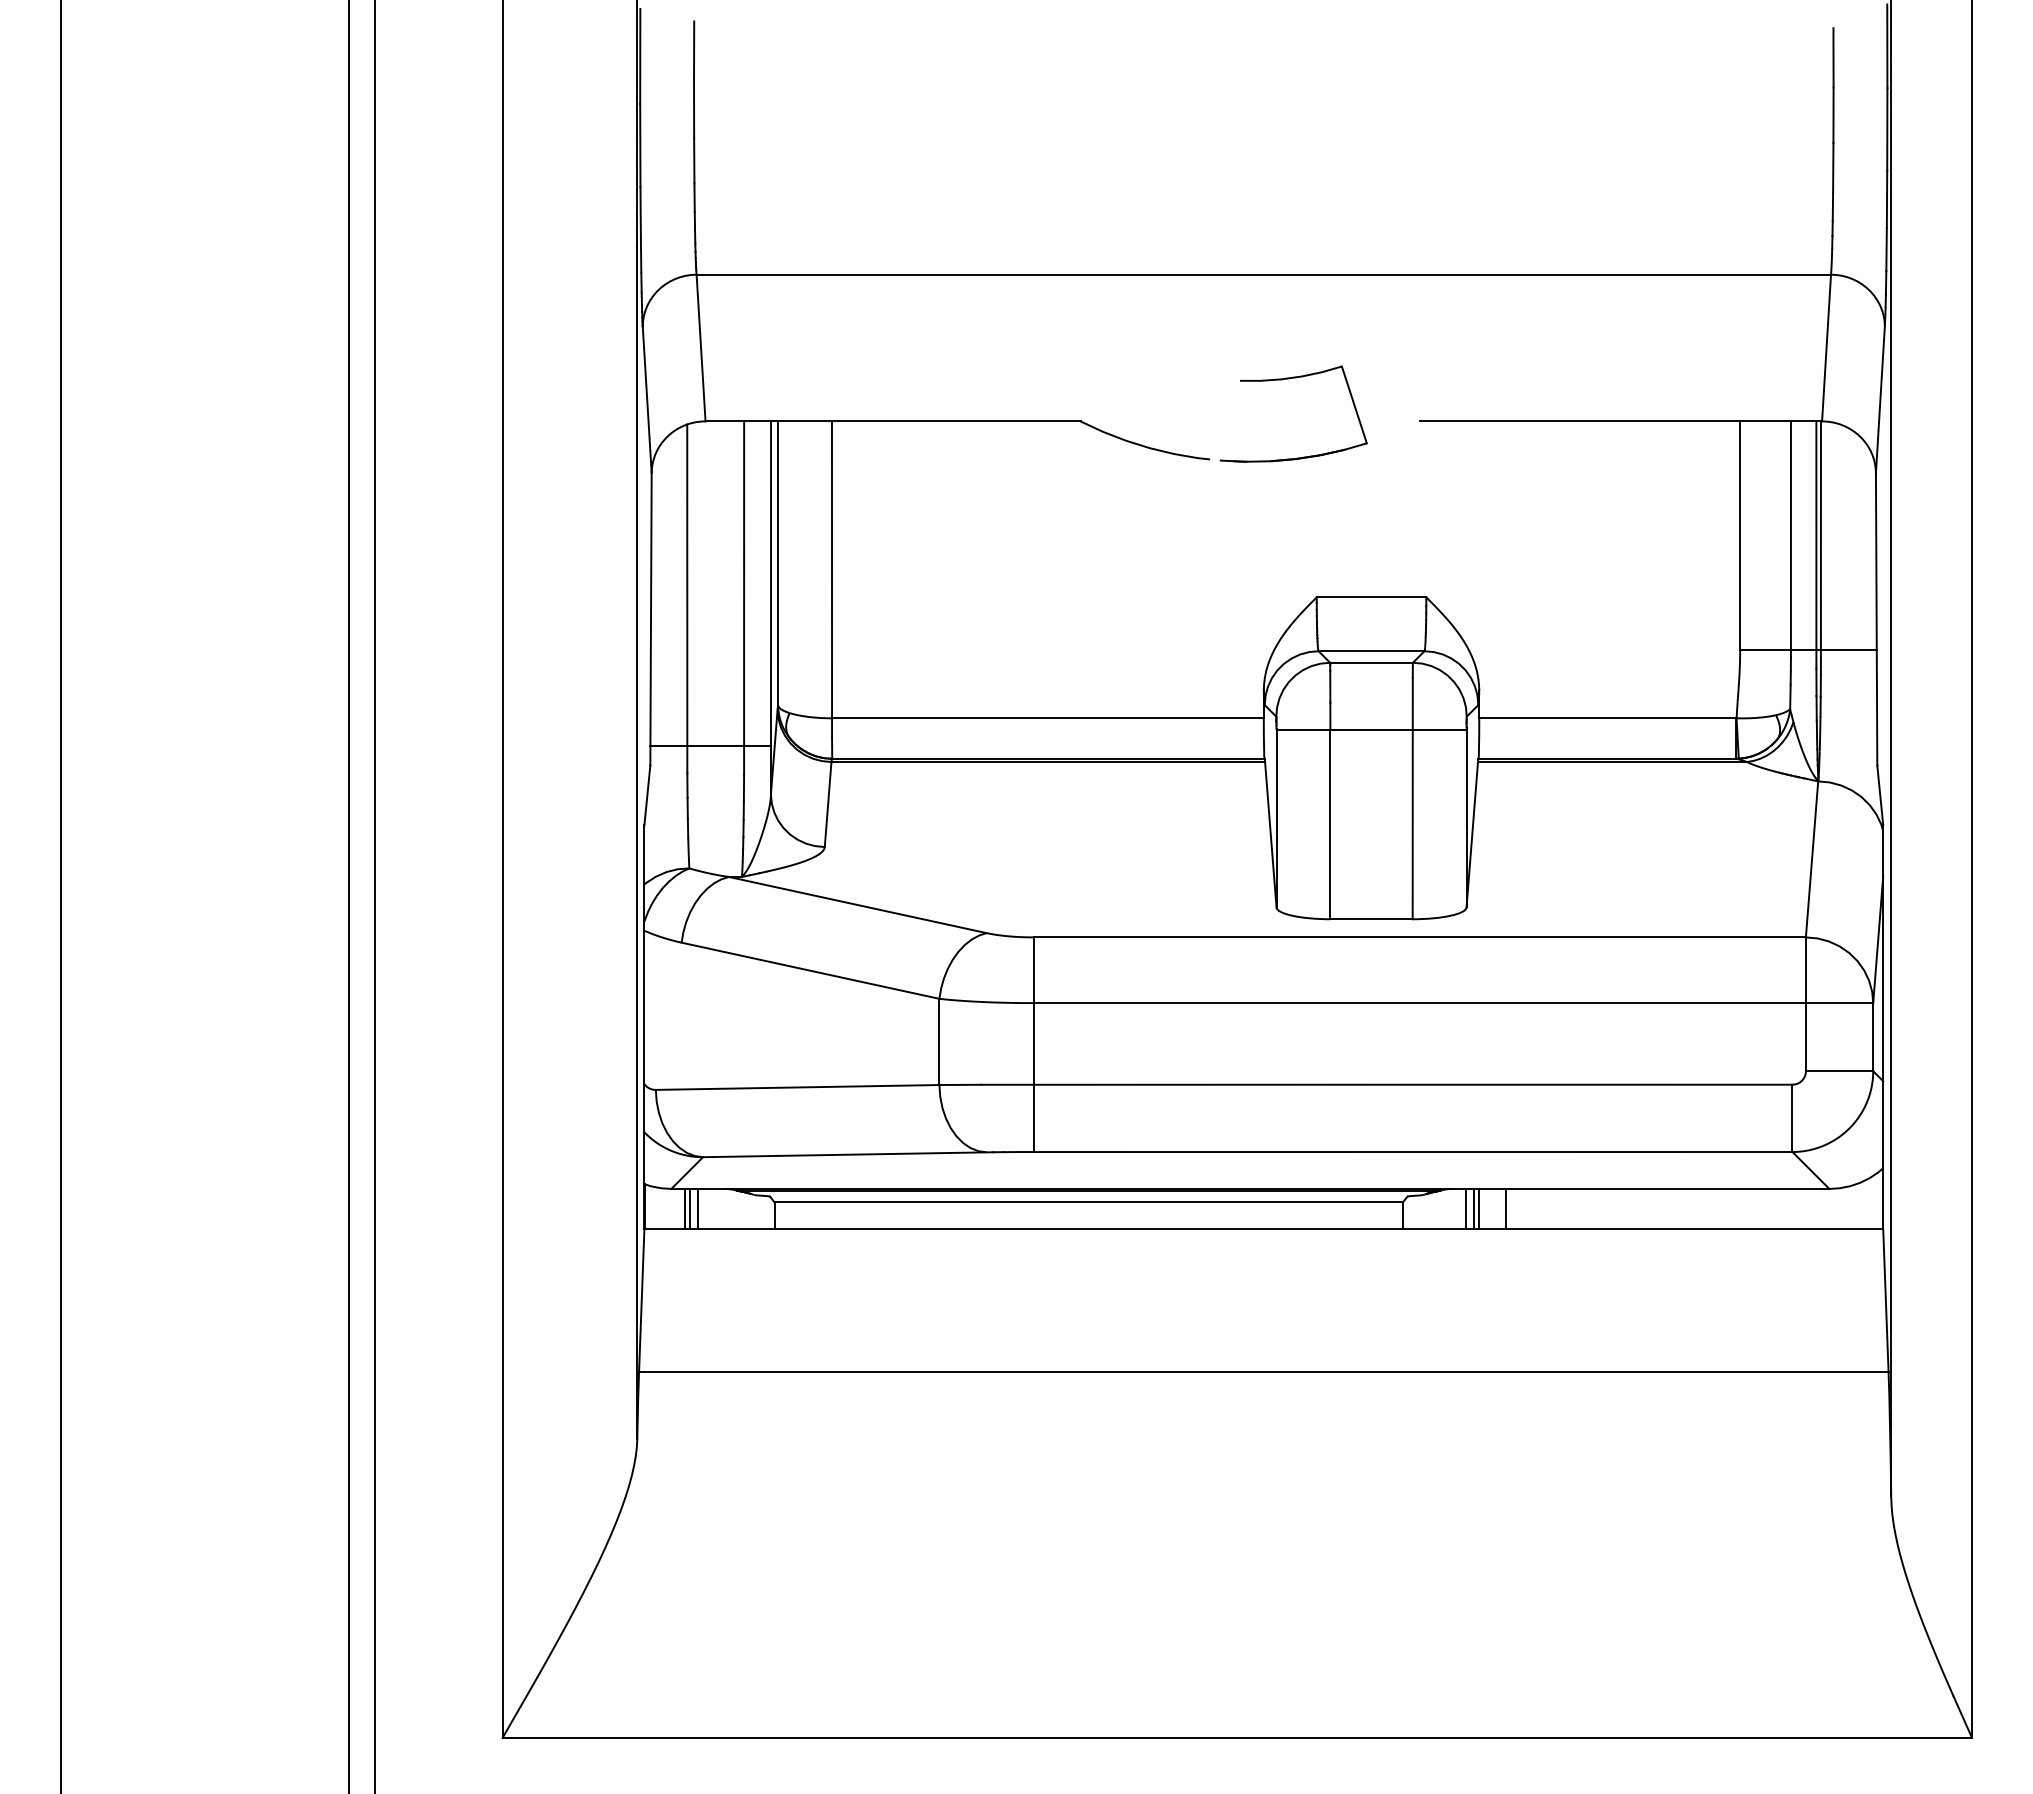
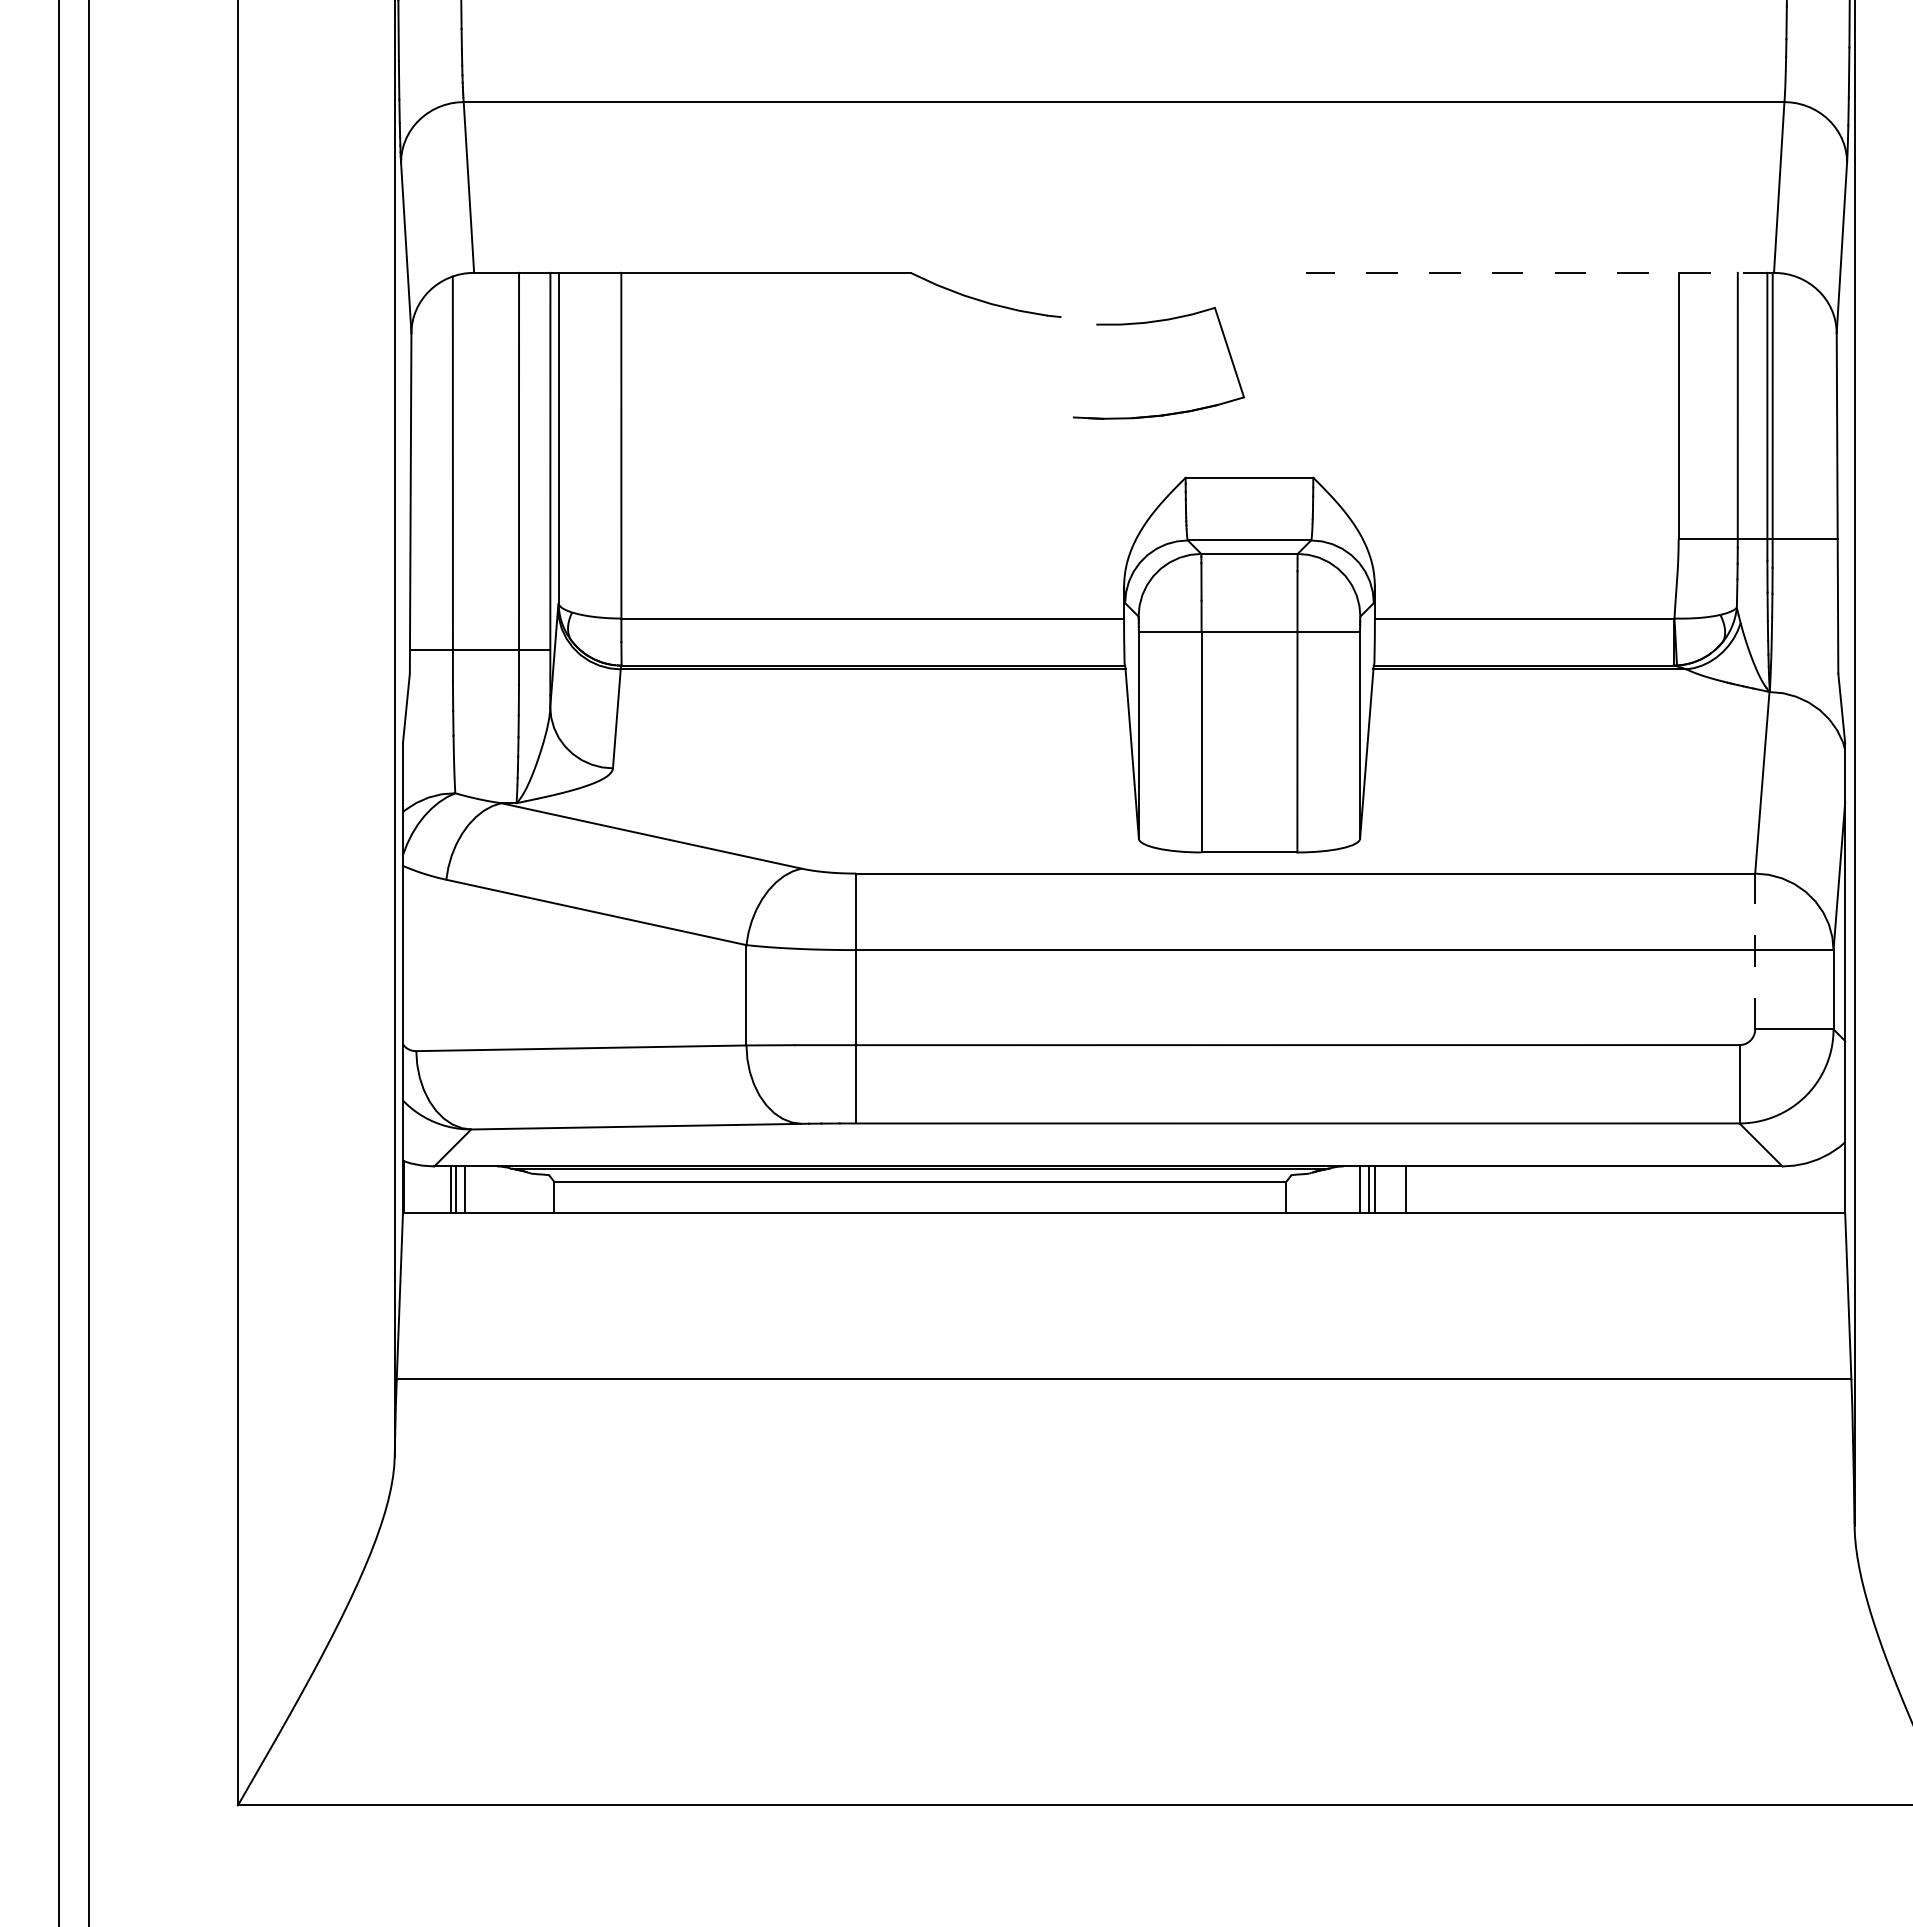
part: (1289, 379) -> (1153, 323), moved
line: (1620, 421) -> (1539, 272), solid -> dashed
line: (1805, 1004) -> (1754, 951), solid -> dashed

